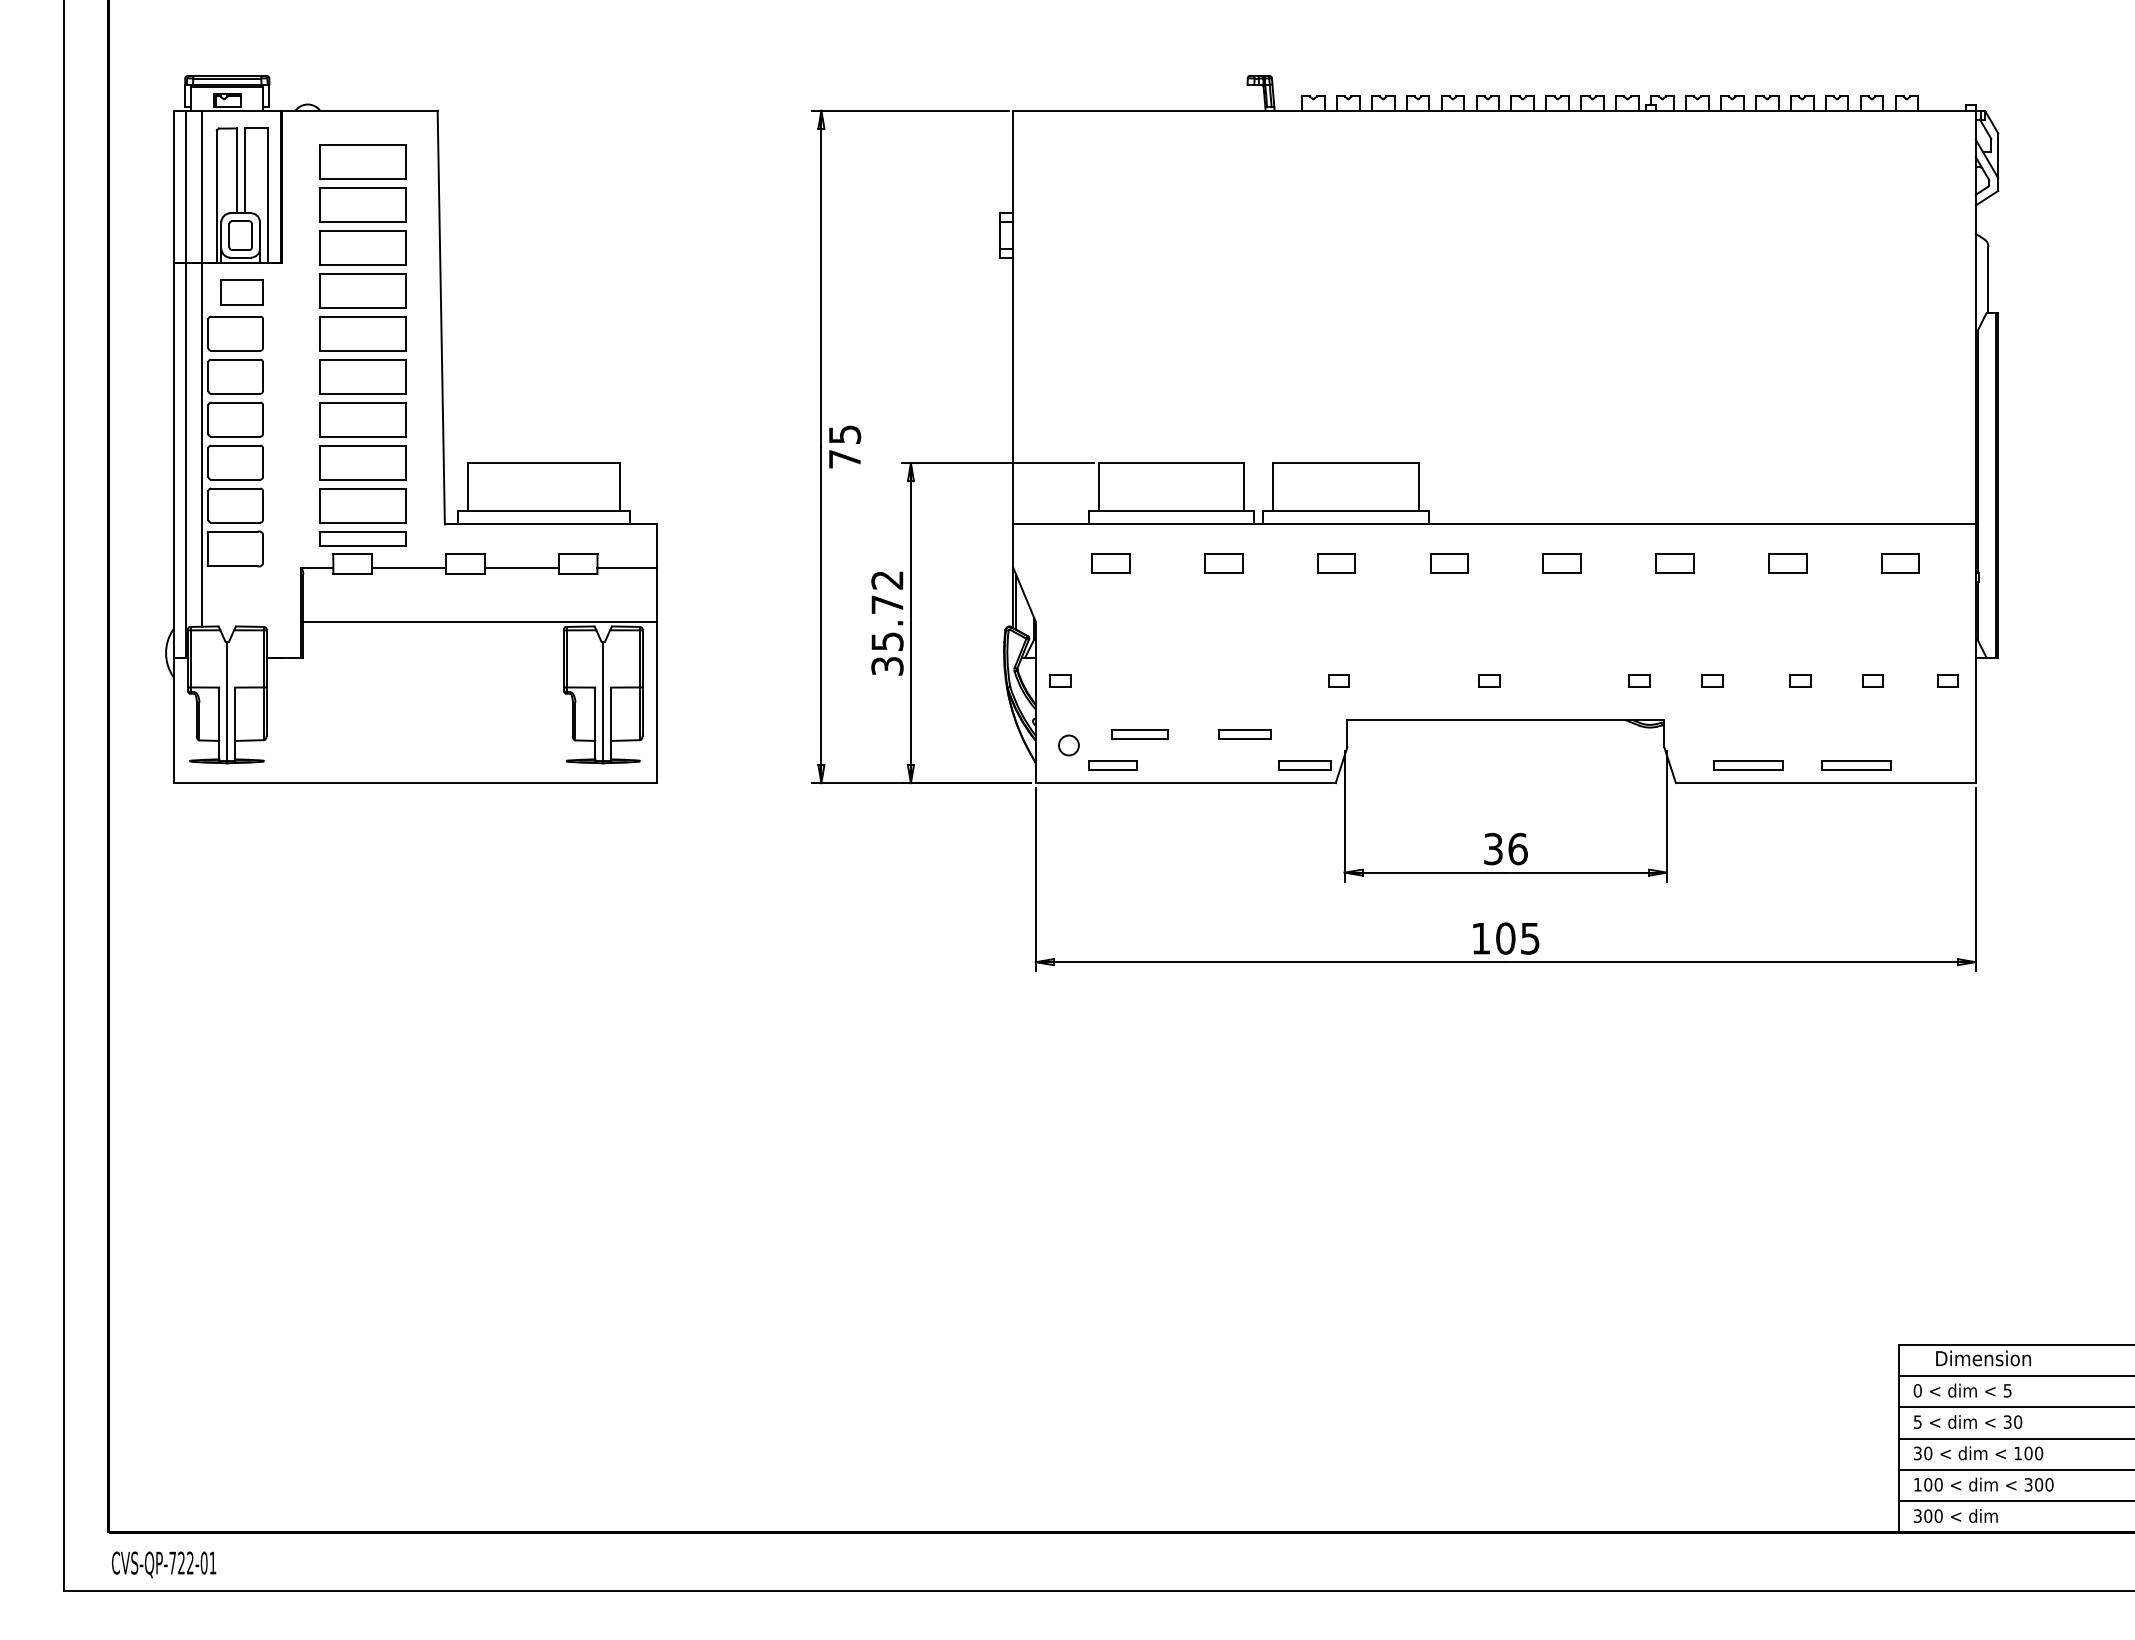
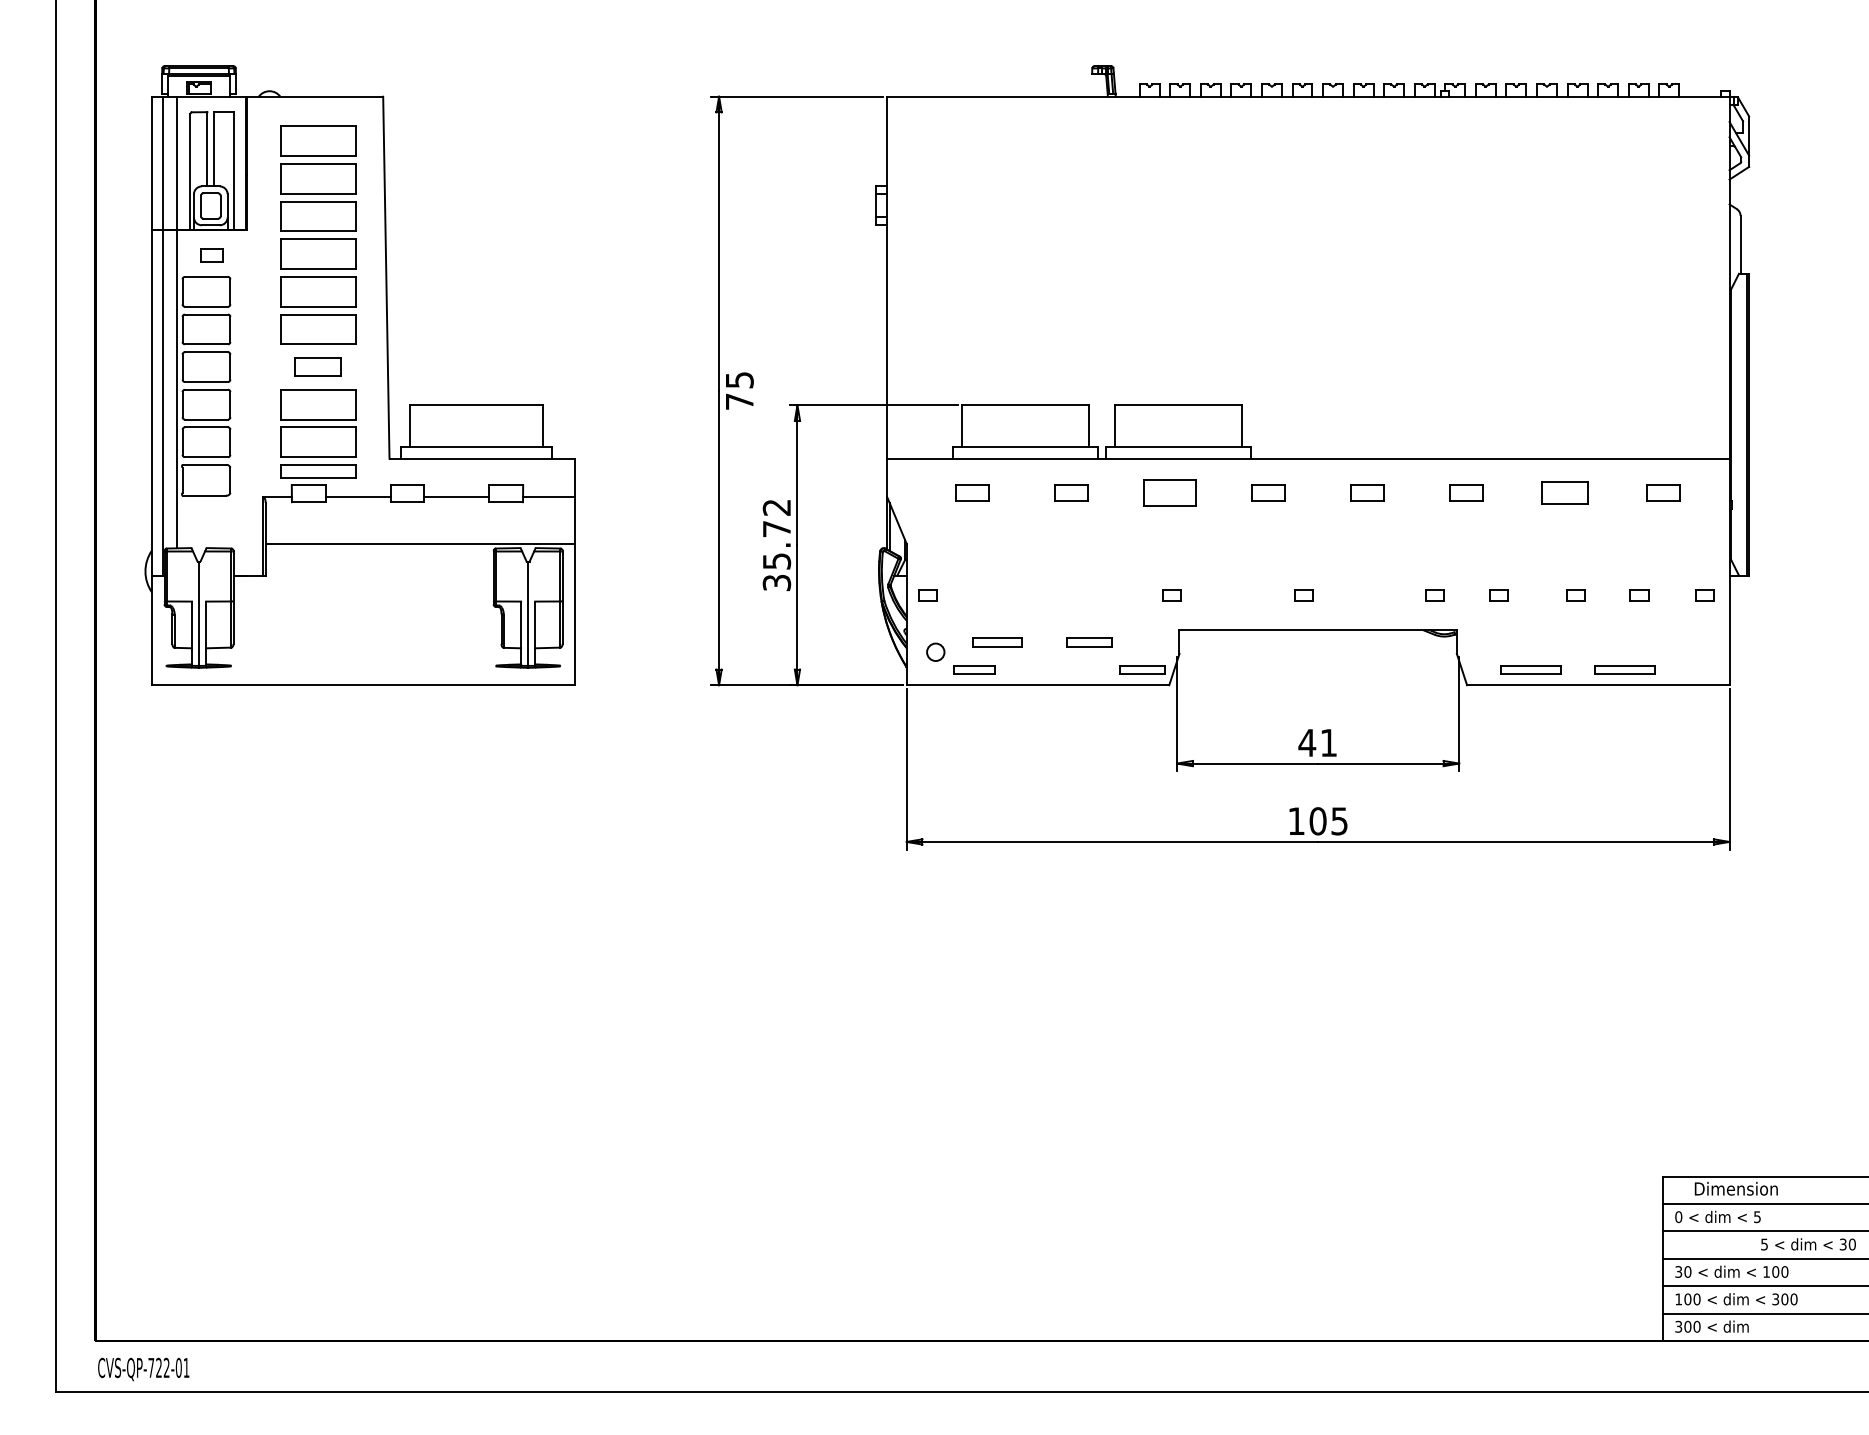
part: (241, 292) -> (211, 255), size x0.6
part: (362, 419) -> (317, 366), size x0.6
part: (1336, 563) -> (1169, 492), size x1.6
part: (1787, 563) -> (1564, 492), size x1.4
text: (1505, 848) -> (1317, 742), 36 -> 41
text: (1967, 1421) -> (1808, 1243), moved

